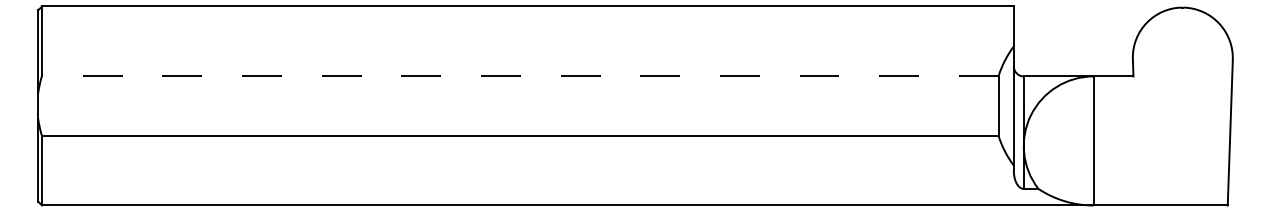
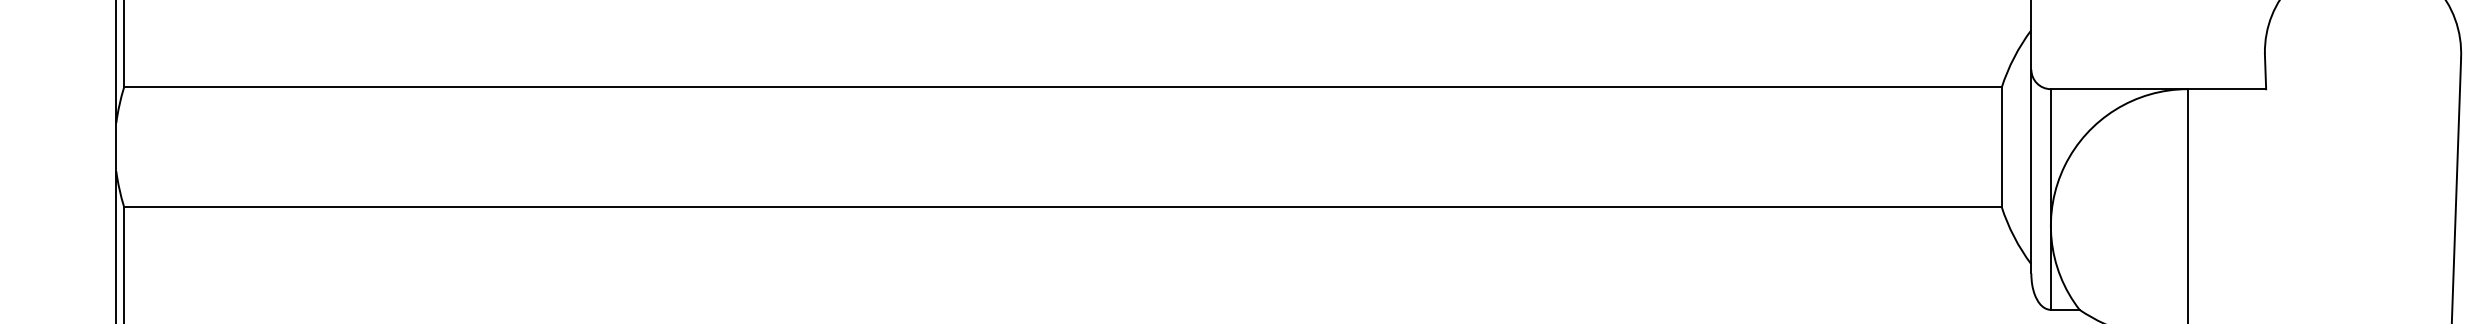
line: (519, 75) -> (1061, 87), dashed -> solid

